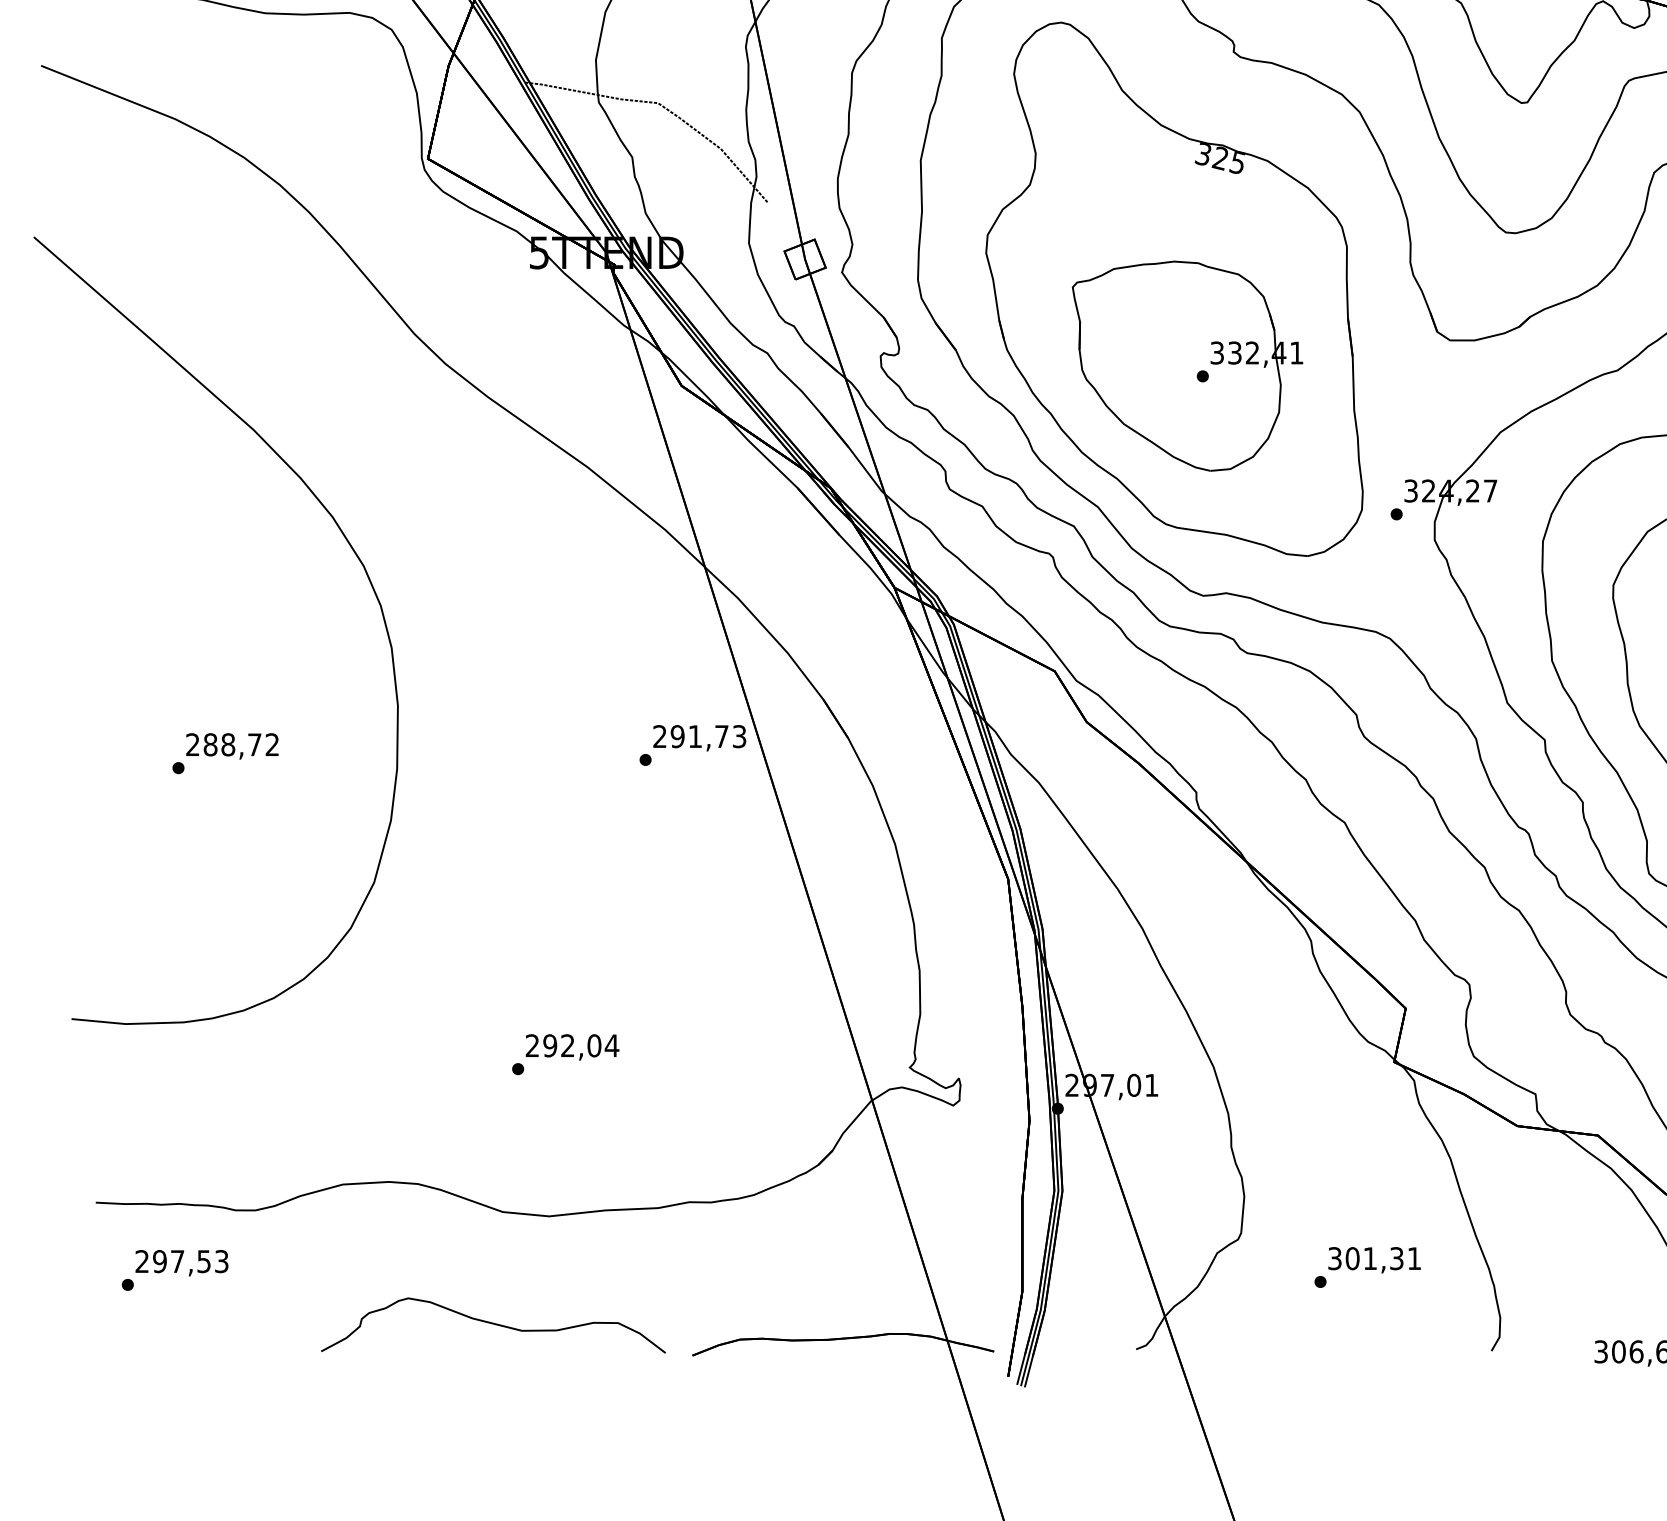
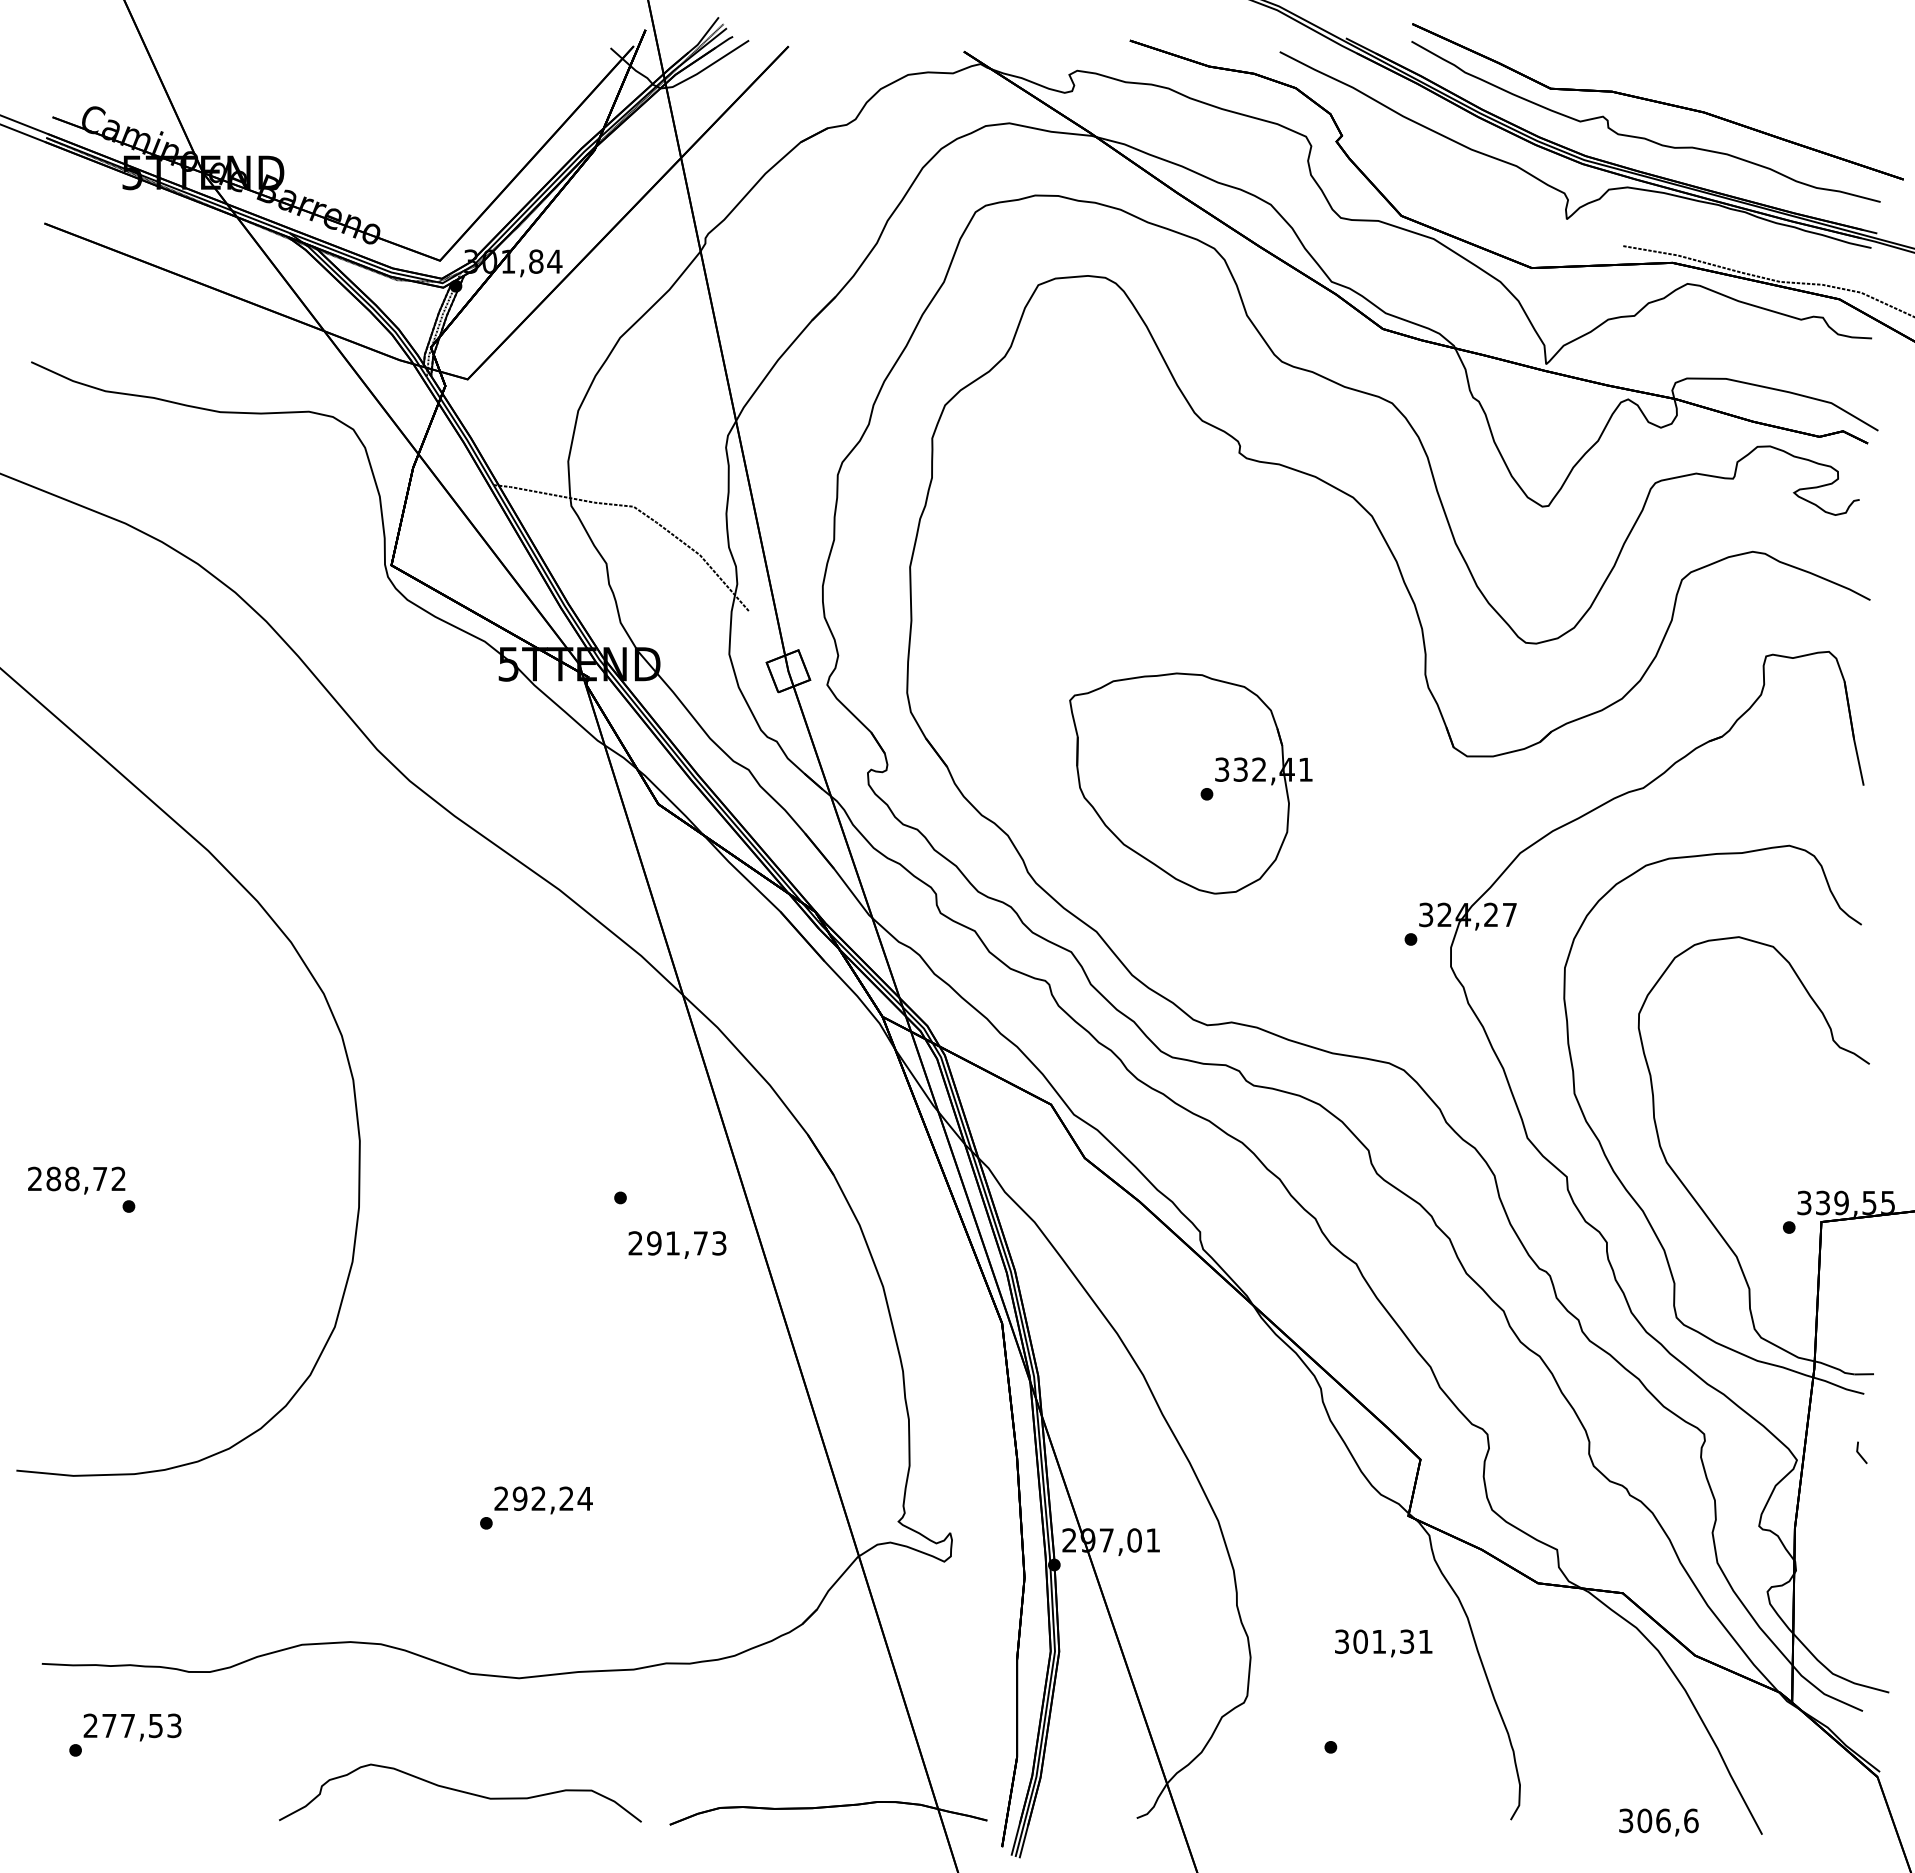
part: (1174, 289) -> (1177, 702), removed
text: (699, 737) -> (677, 1244), moved
text: (232, 746) -> (76, 1180), moved
text: (594, 1045) -> (566, 1498), 292,04 -> 292,24
text: (1374, 1260) -> (1383, 1643), moved
text: (160, 1261) -> (109, 1725), 297,53 -> 277,53

